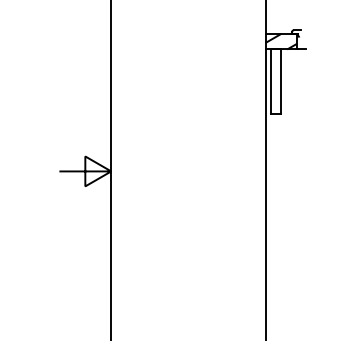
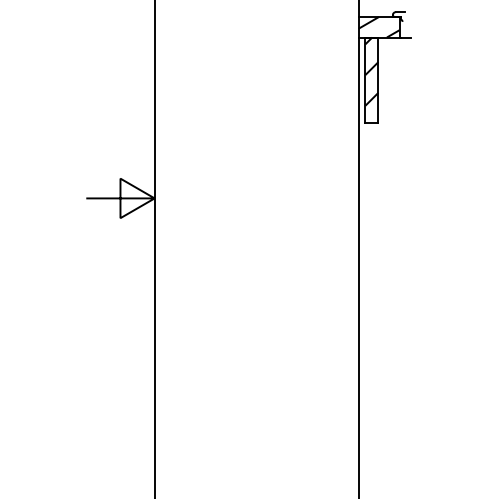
hatch: (275, 75) -> (371, 71), added

